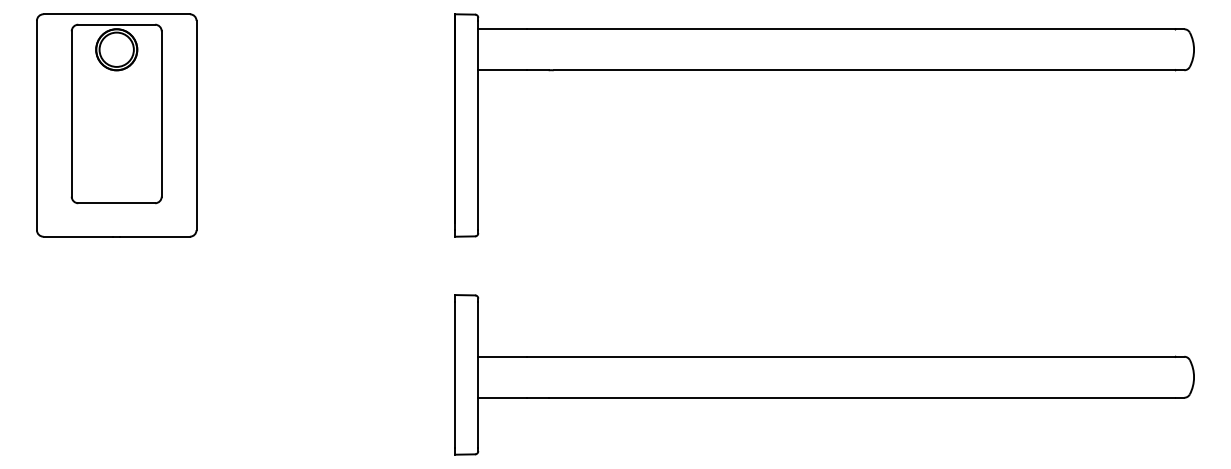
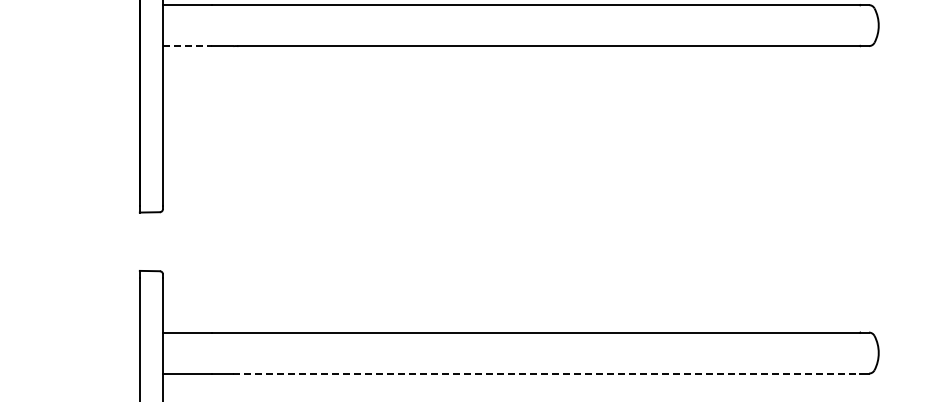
line: (503, 70) -> (188, 46), solid -> dashed
line: (862, 397) -> (547, 373), solid -> dashed

